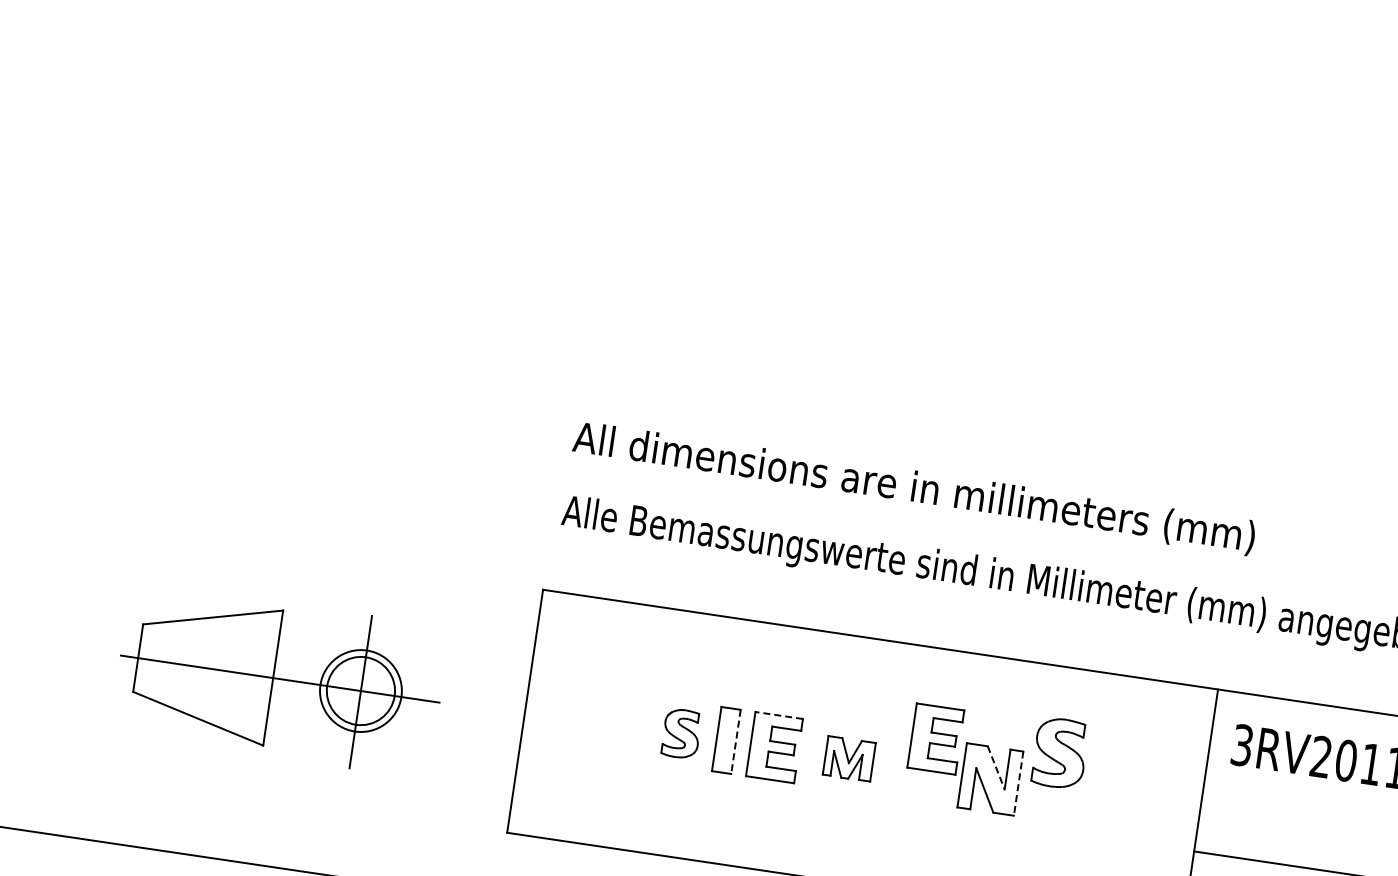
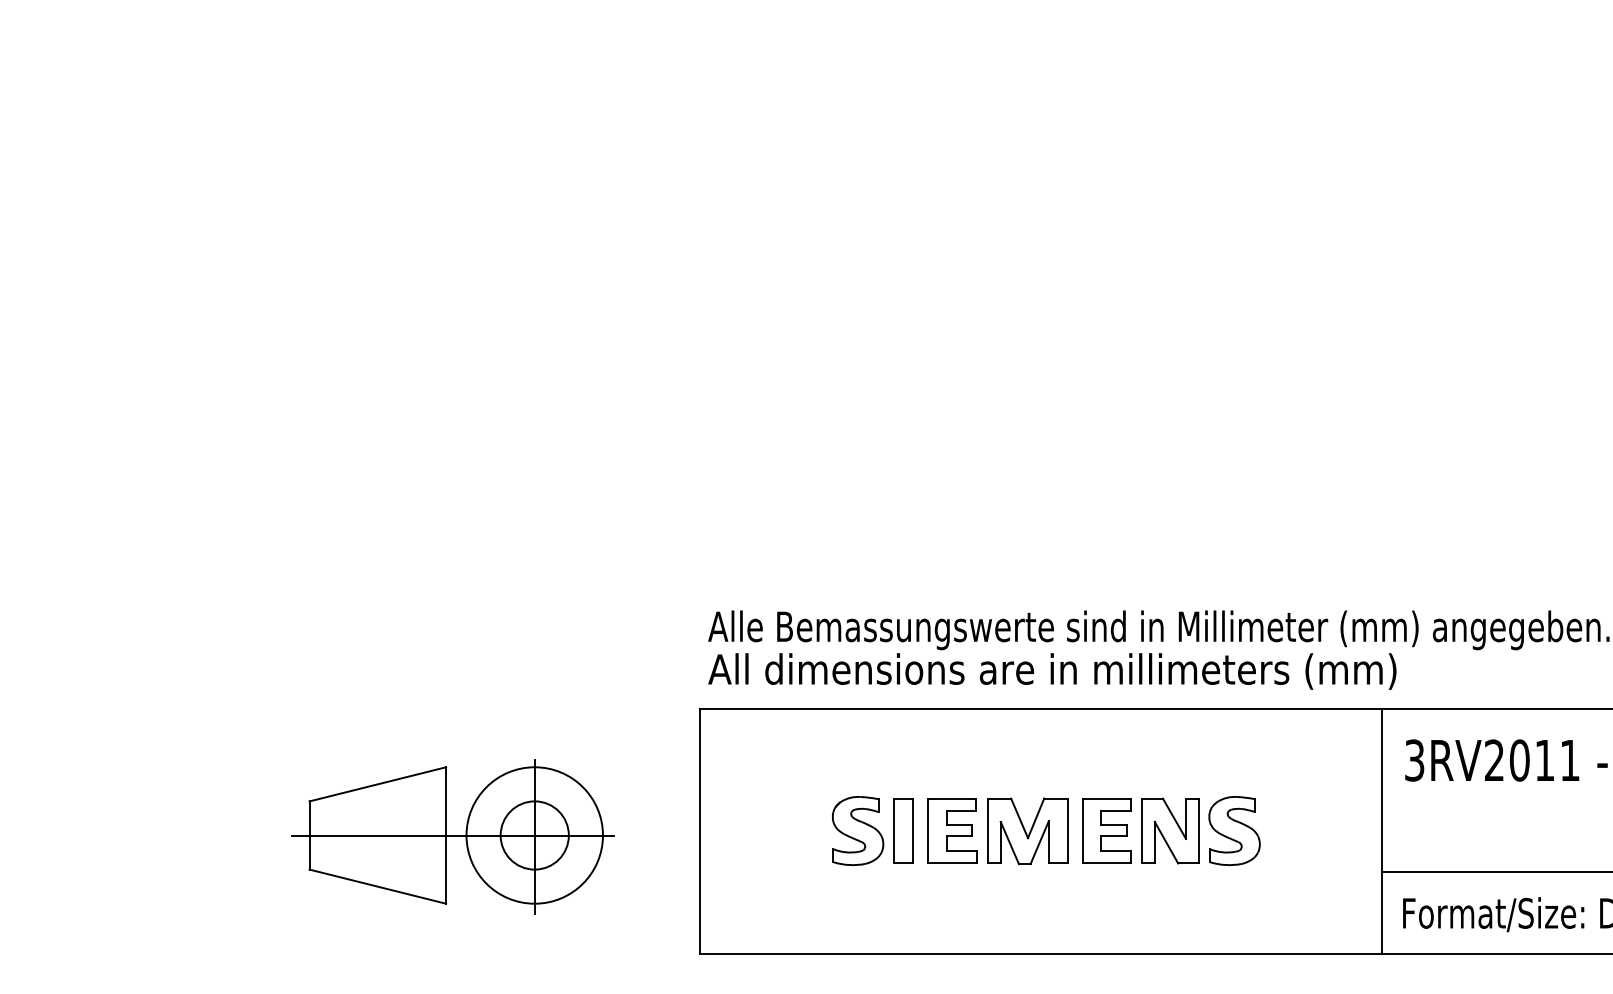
text: (914, 488) -> (1052, 671), moved
circle: (360, 691) -> (534, 835), size x1.67
line: (779, 715) -> (952, 798), dashed -> solid
part: (681, 733) -> (858, 830), size x1.43
part: (935, 738) -> (1106, 830), moved
line: (736, 742) -> (913, 831), dashed -> solid
part: (1060, 753) -> (1234, 831), moved
part: (848, 759) -> (1027, 831), size x1.67
line: (996, 768) -> (1174, 819), dashed -> solid
line: (1018, 784) -> (1198, 831), dashed -> solid

